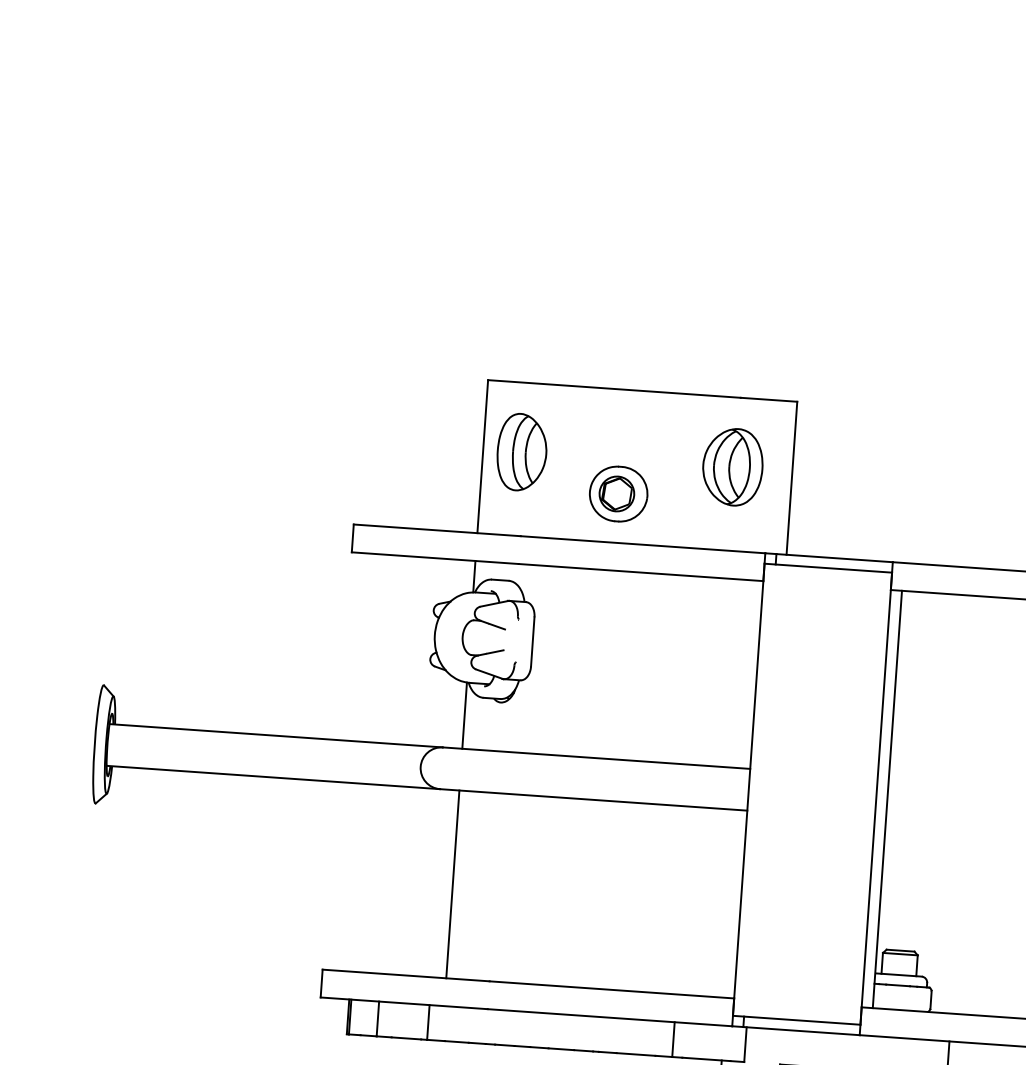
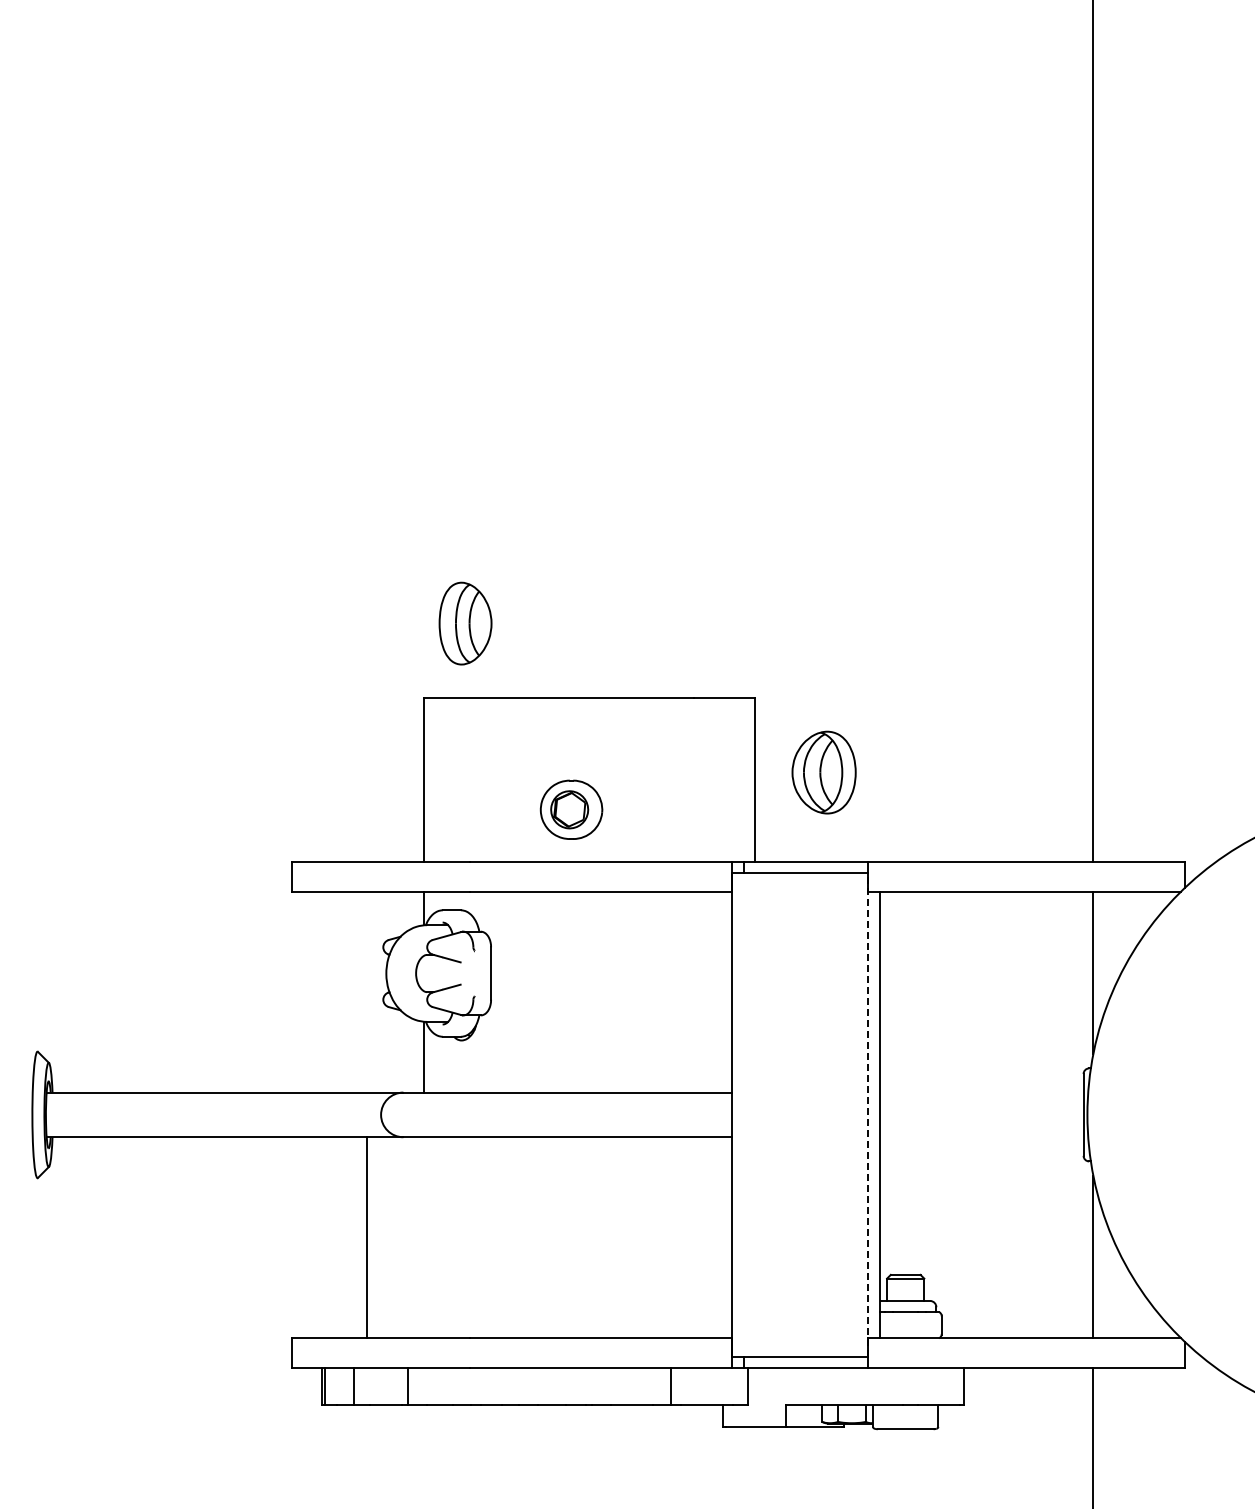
part: (521, 452) -> (465, 623), moved
part: (732, 466) -> (823, 772), moved
line: (876, 798) -> (868, 1114), solid -> dashed
line: (453, 884) -> (367, 1237), moved

